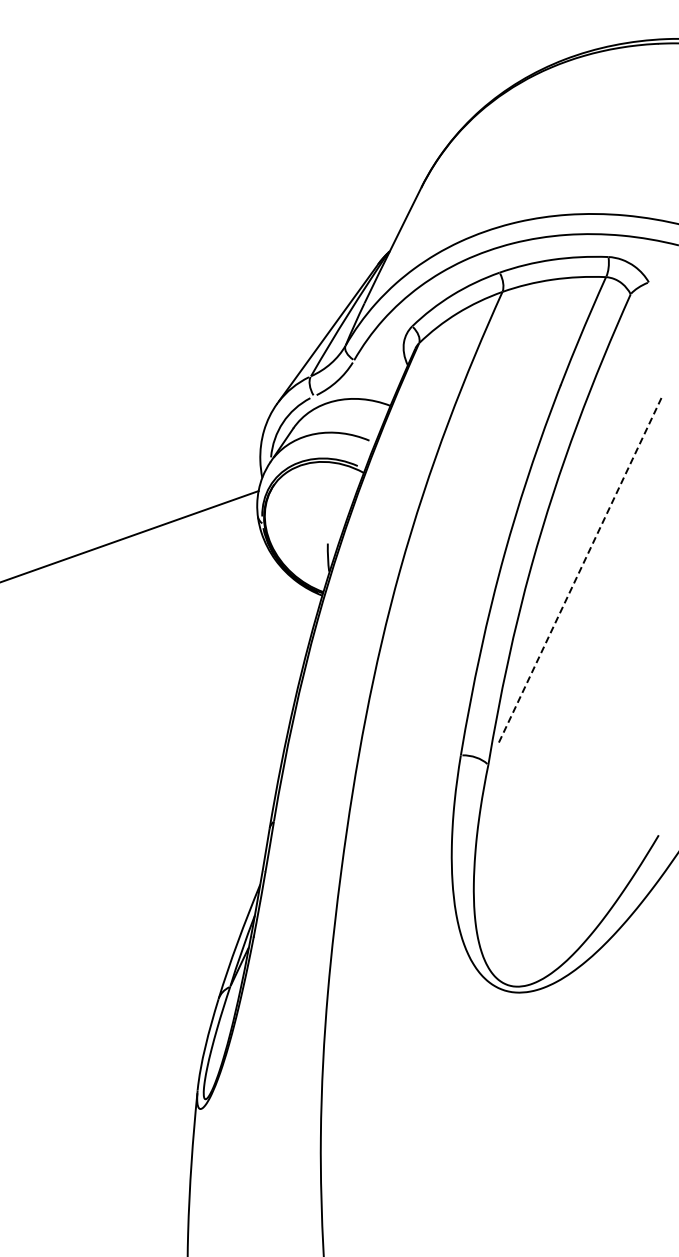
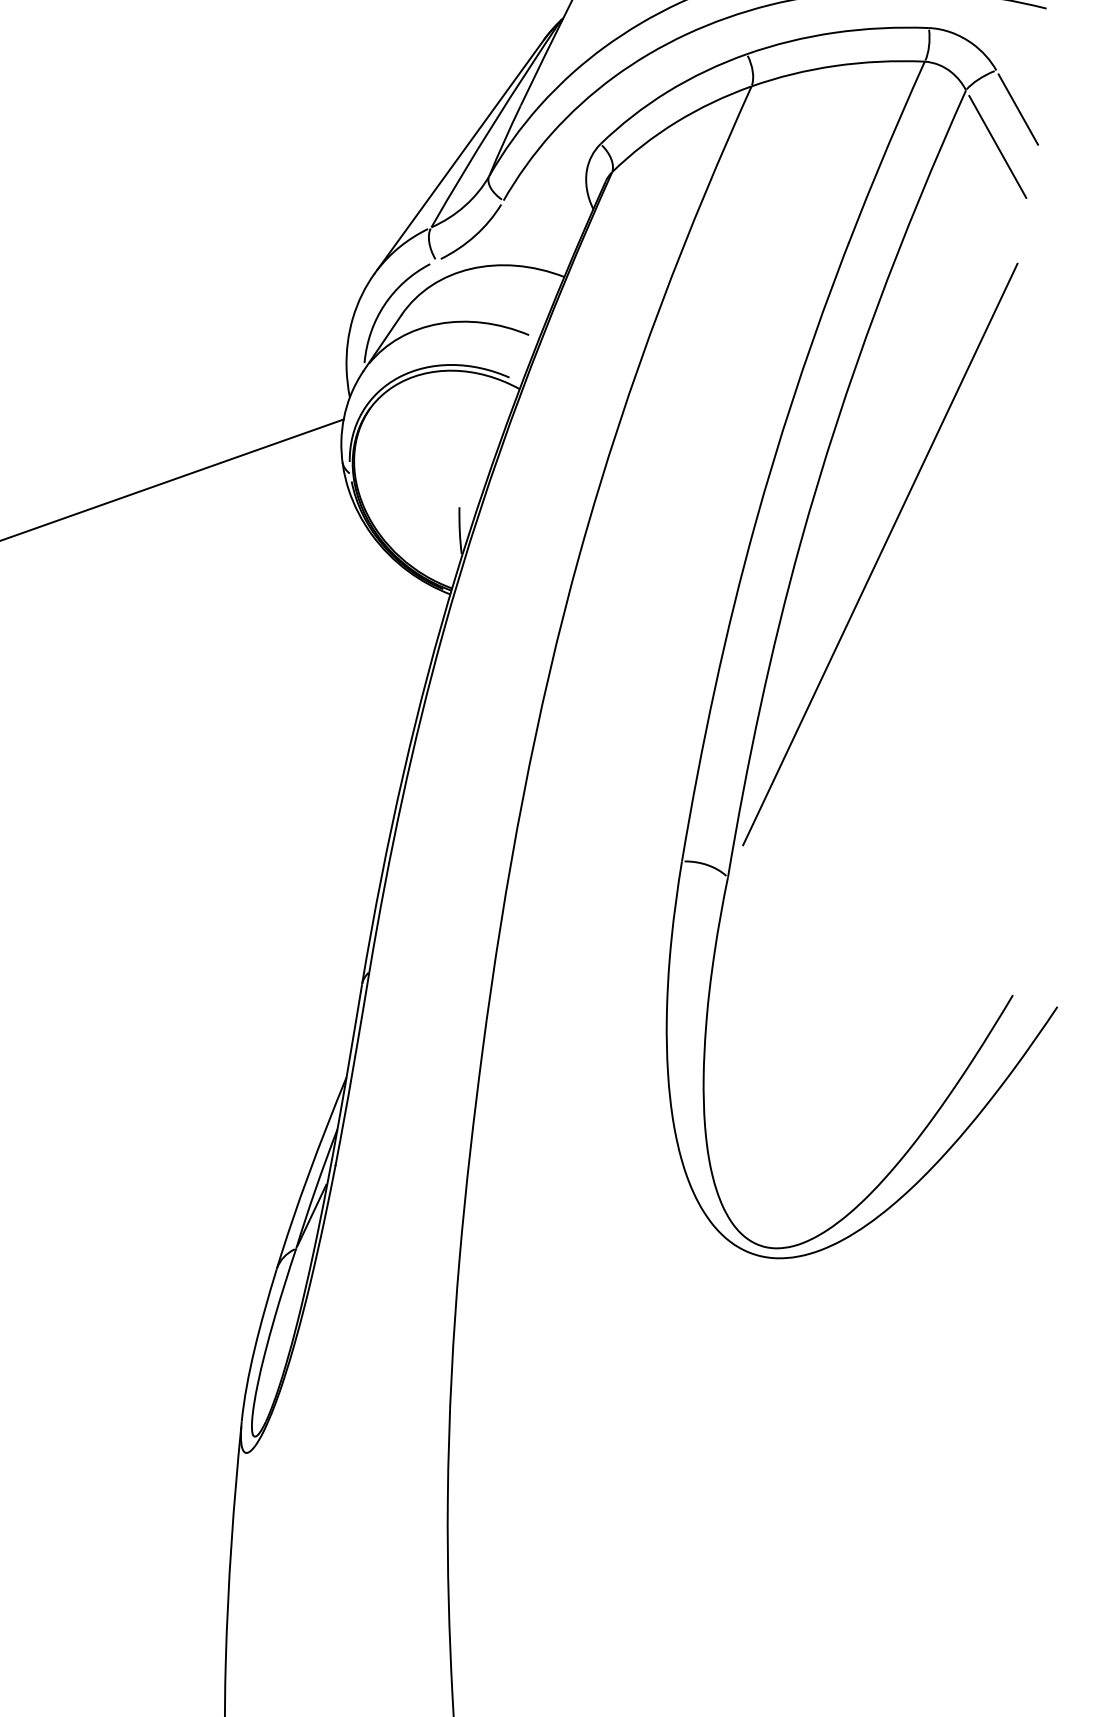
line: (661, 305) -> (1017, 109), added
line: (649, 327) -> (997, 145), added
line: (579, 572) -> (880, 555), dashed -> solid

